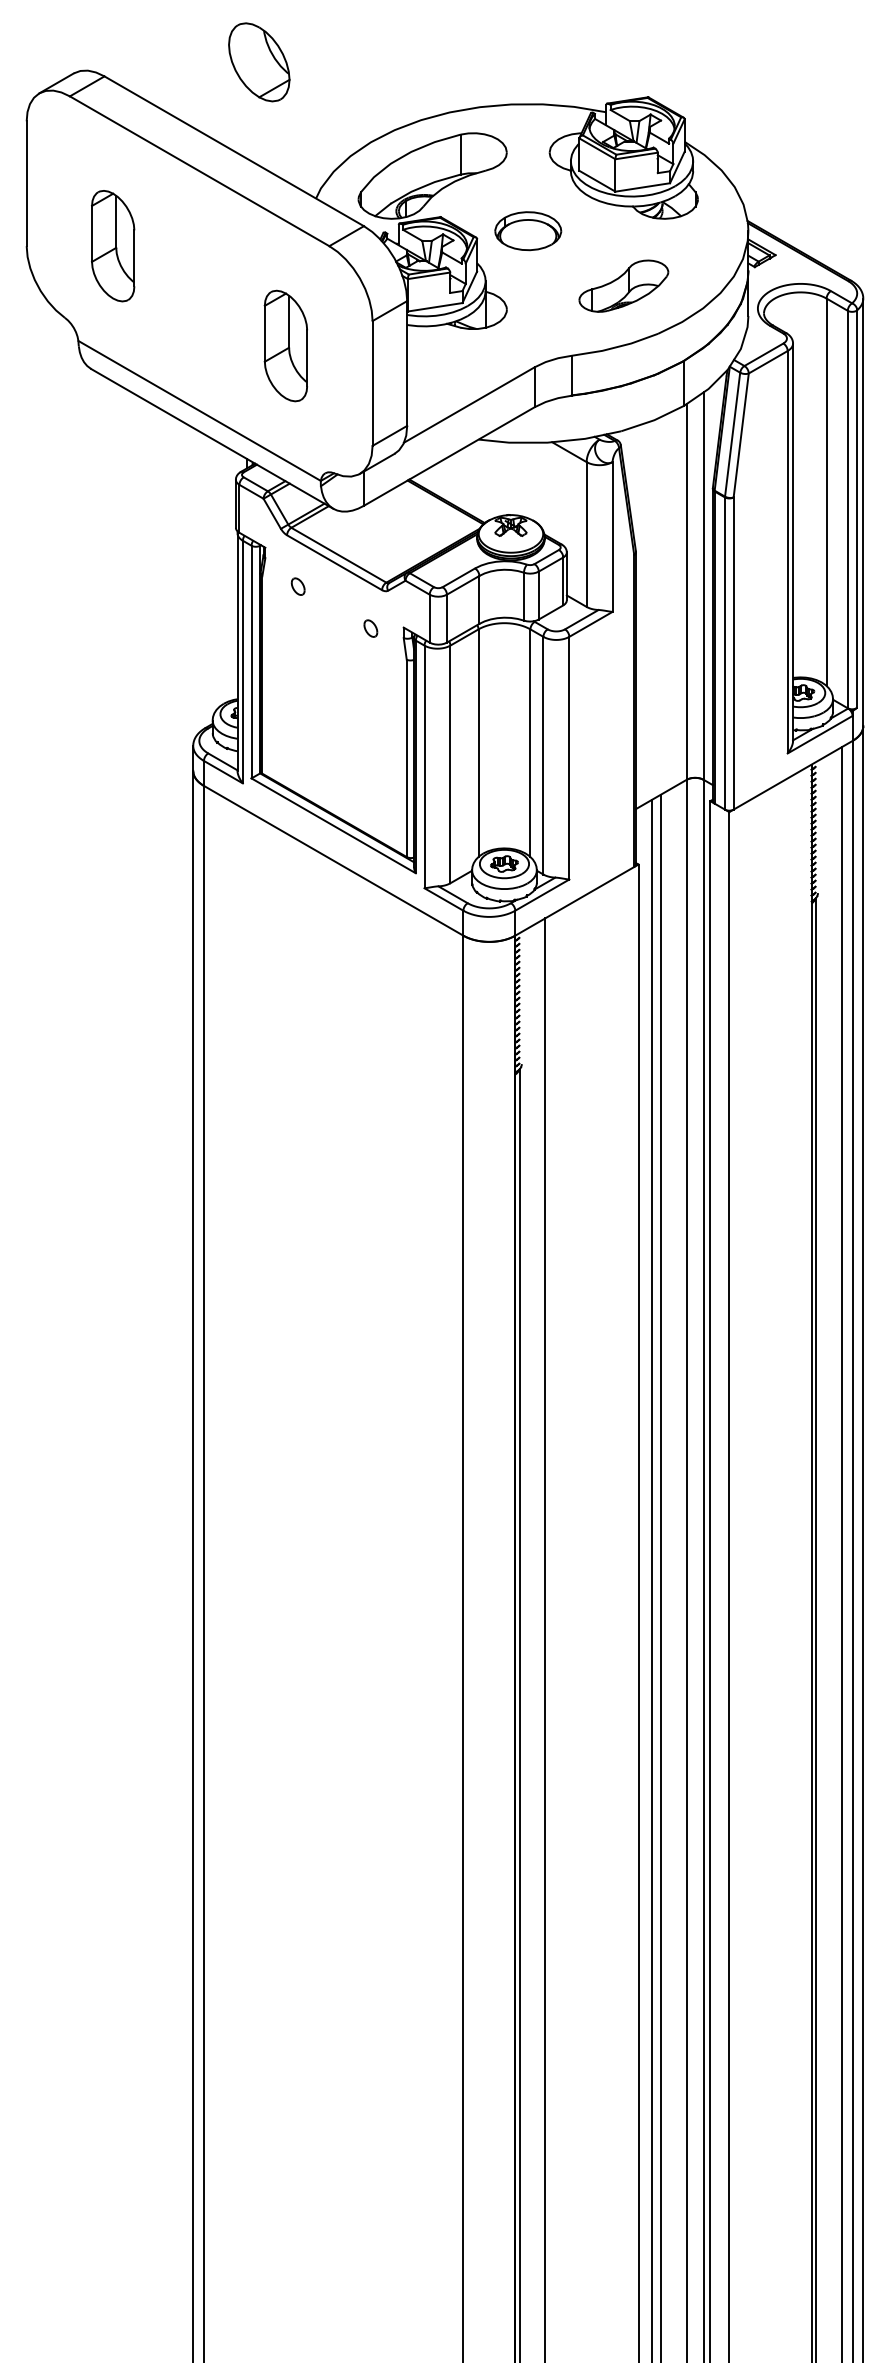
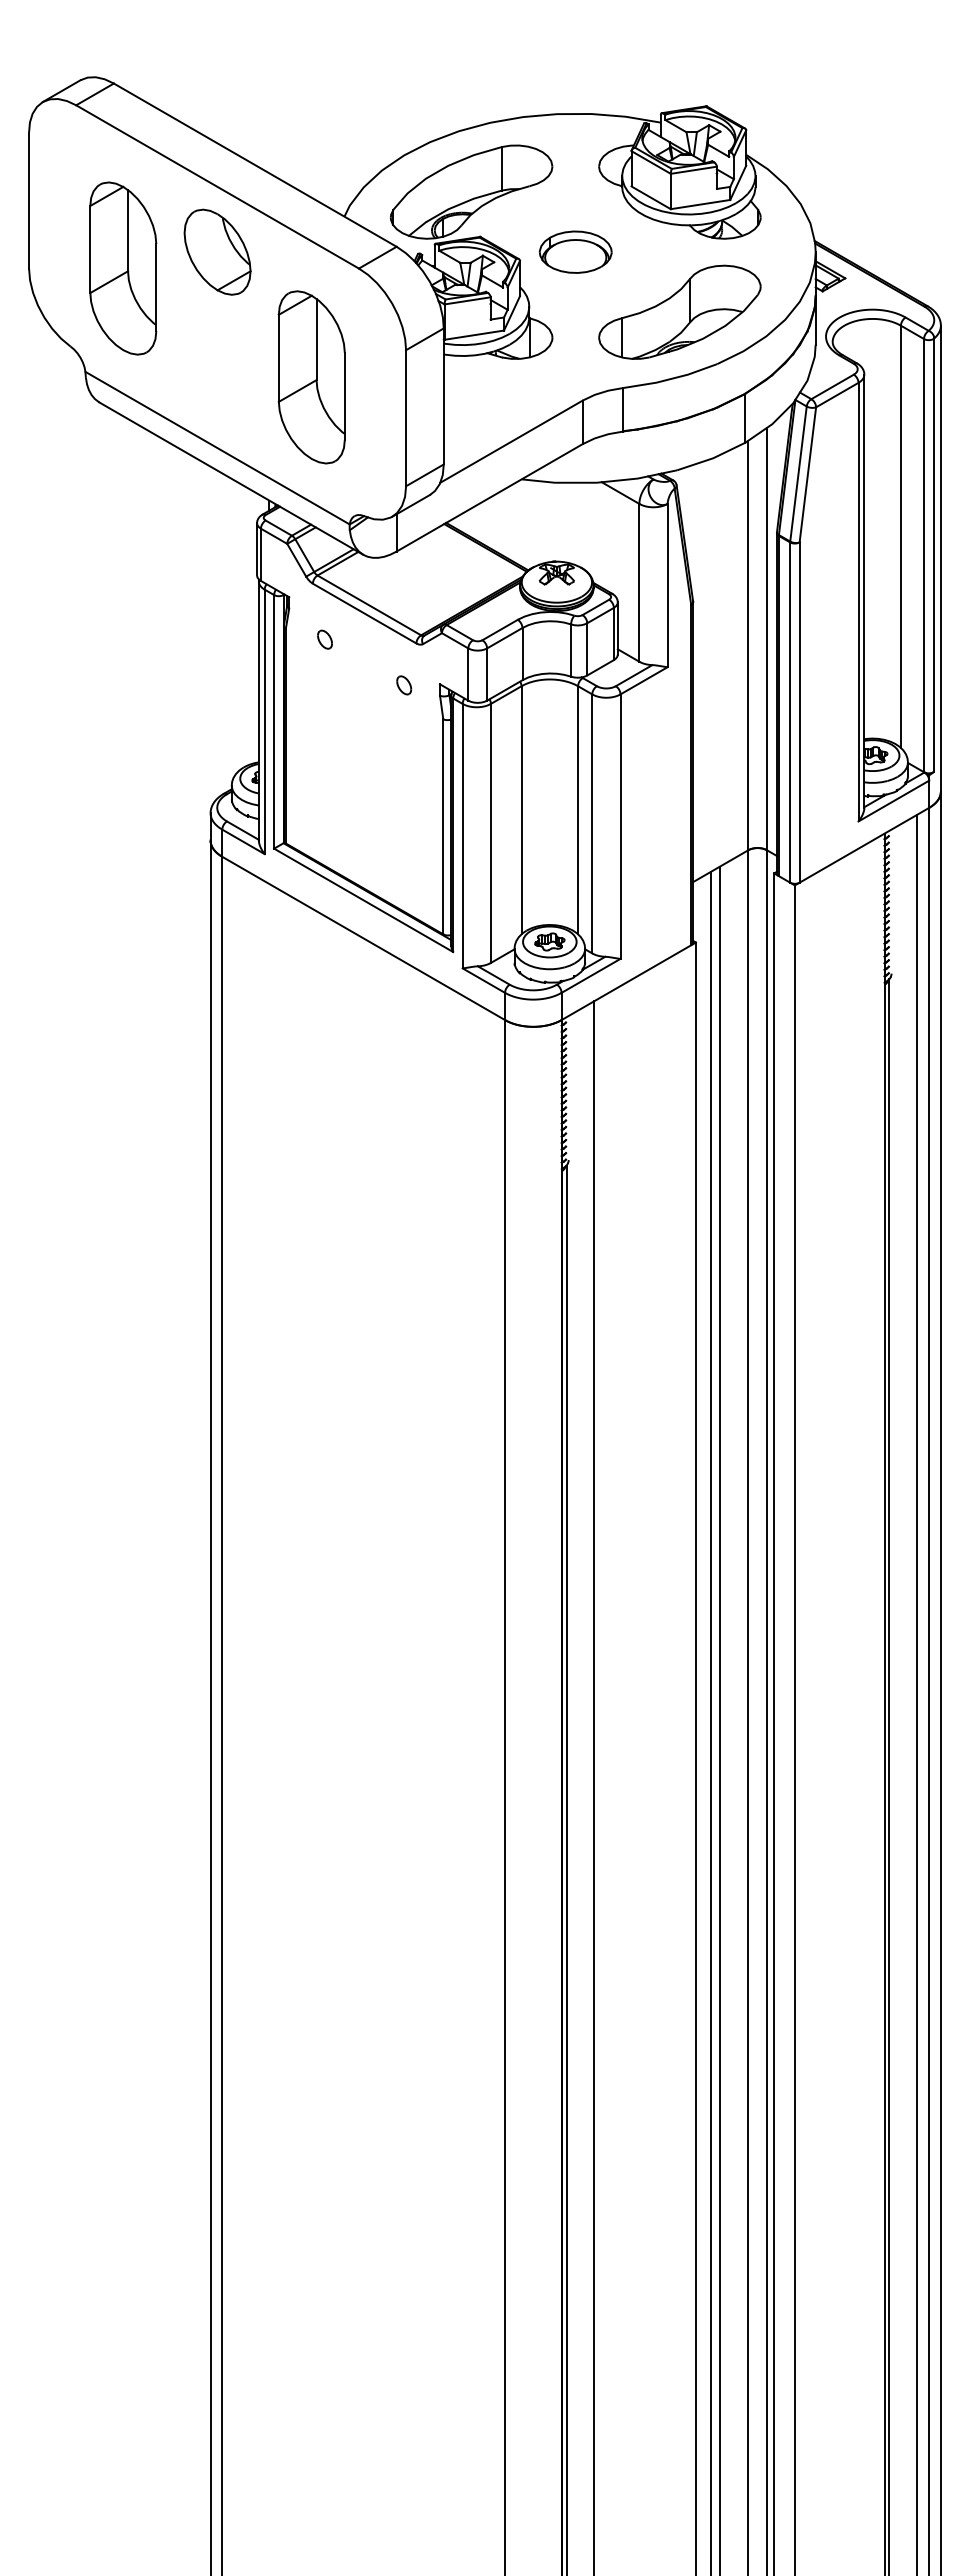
part: (259, 61) -> (217, 251), moved
part: (113, 246) -> (123, 268), size x1.43
part: (623, 285) -> (679, 311), size x1.67
part: (285, 346) -> (311, 377), size x1.43

